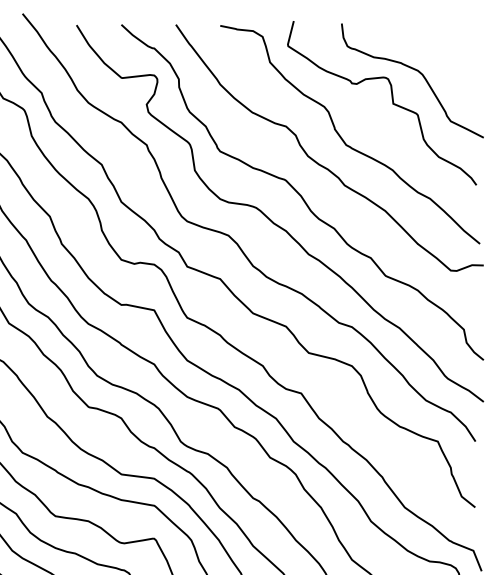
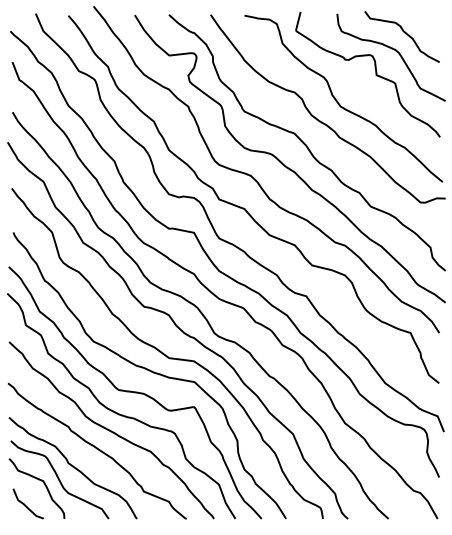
curve: (429, 49) -> (404, 33), added

